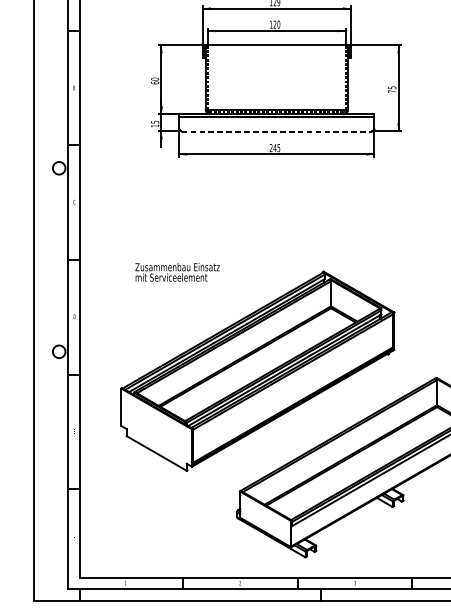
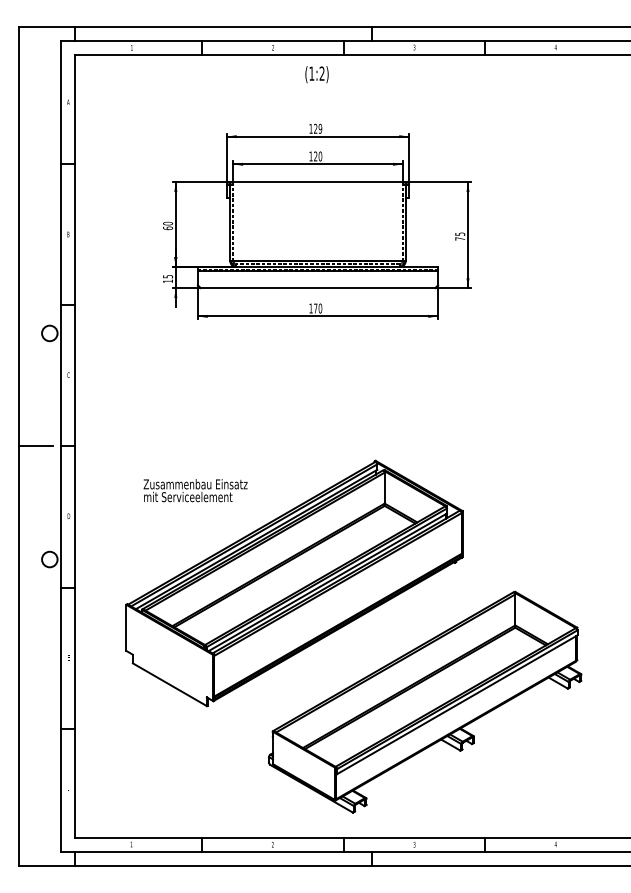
line: (277, 131) -> (318, 288), dashed -> solid
text: (274, 148) -> (315, 308), 245 -> 170
line: (47, 260) -> (35, 446), added
text: (177, 272) -> (195, 490), moved

